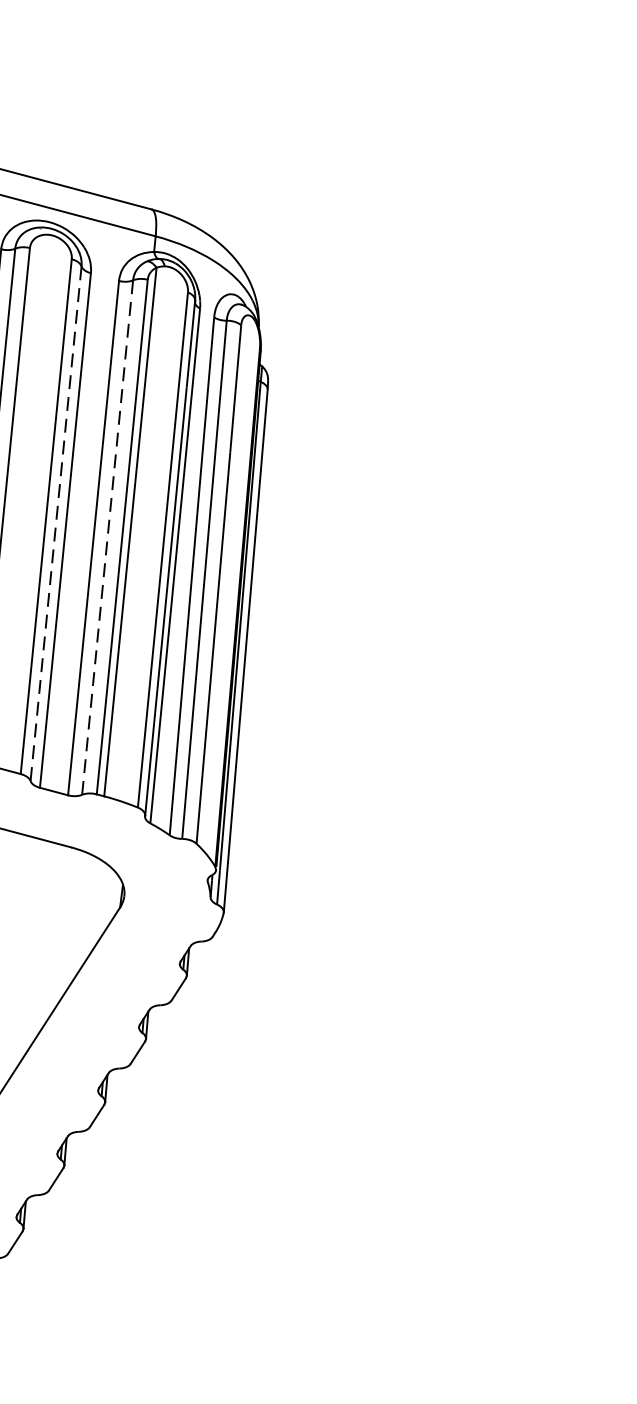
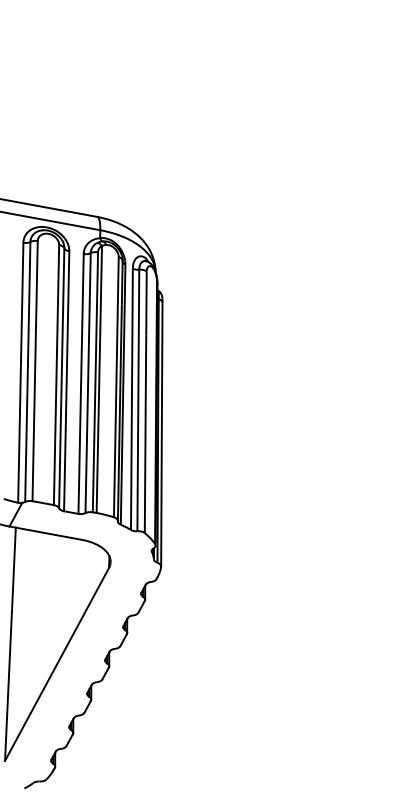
line: (55, 524) -> (61, 378), dashed -> solid
line: (108, 538) -> (88, 383), dashed -> solid

